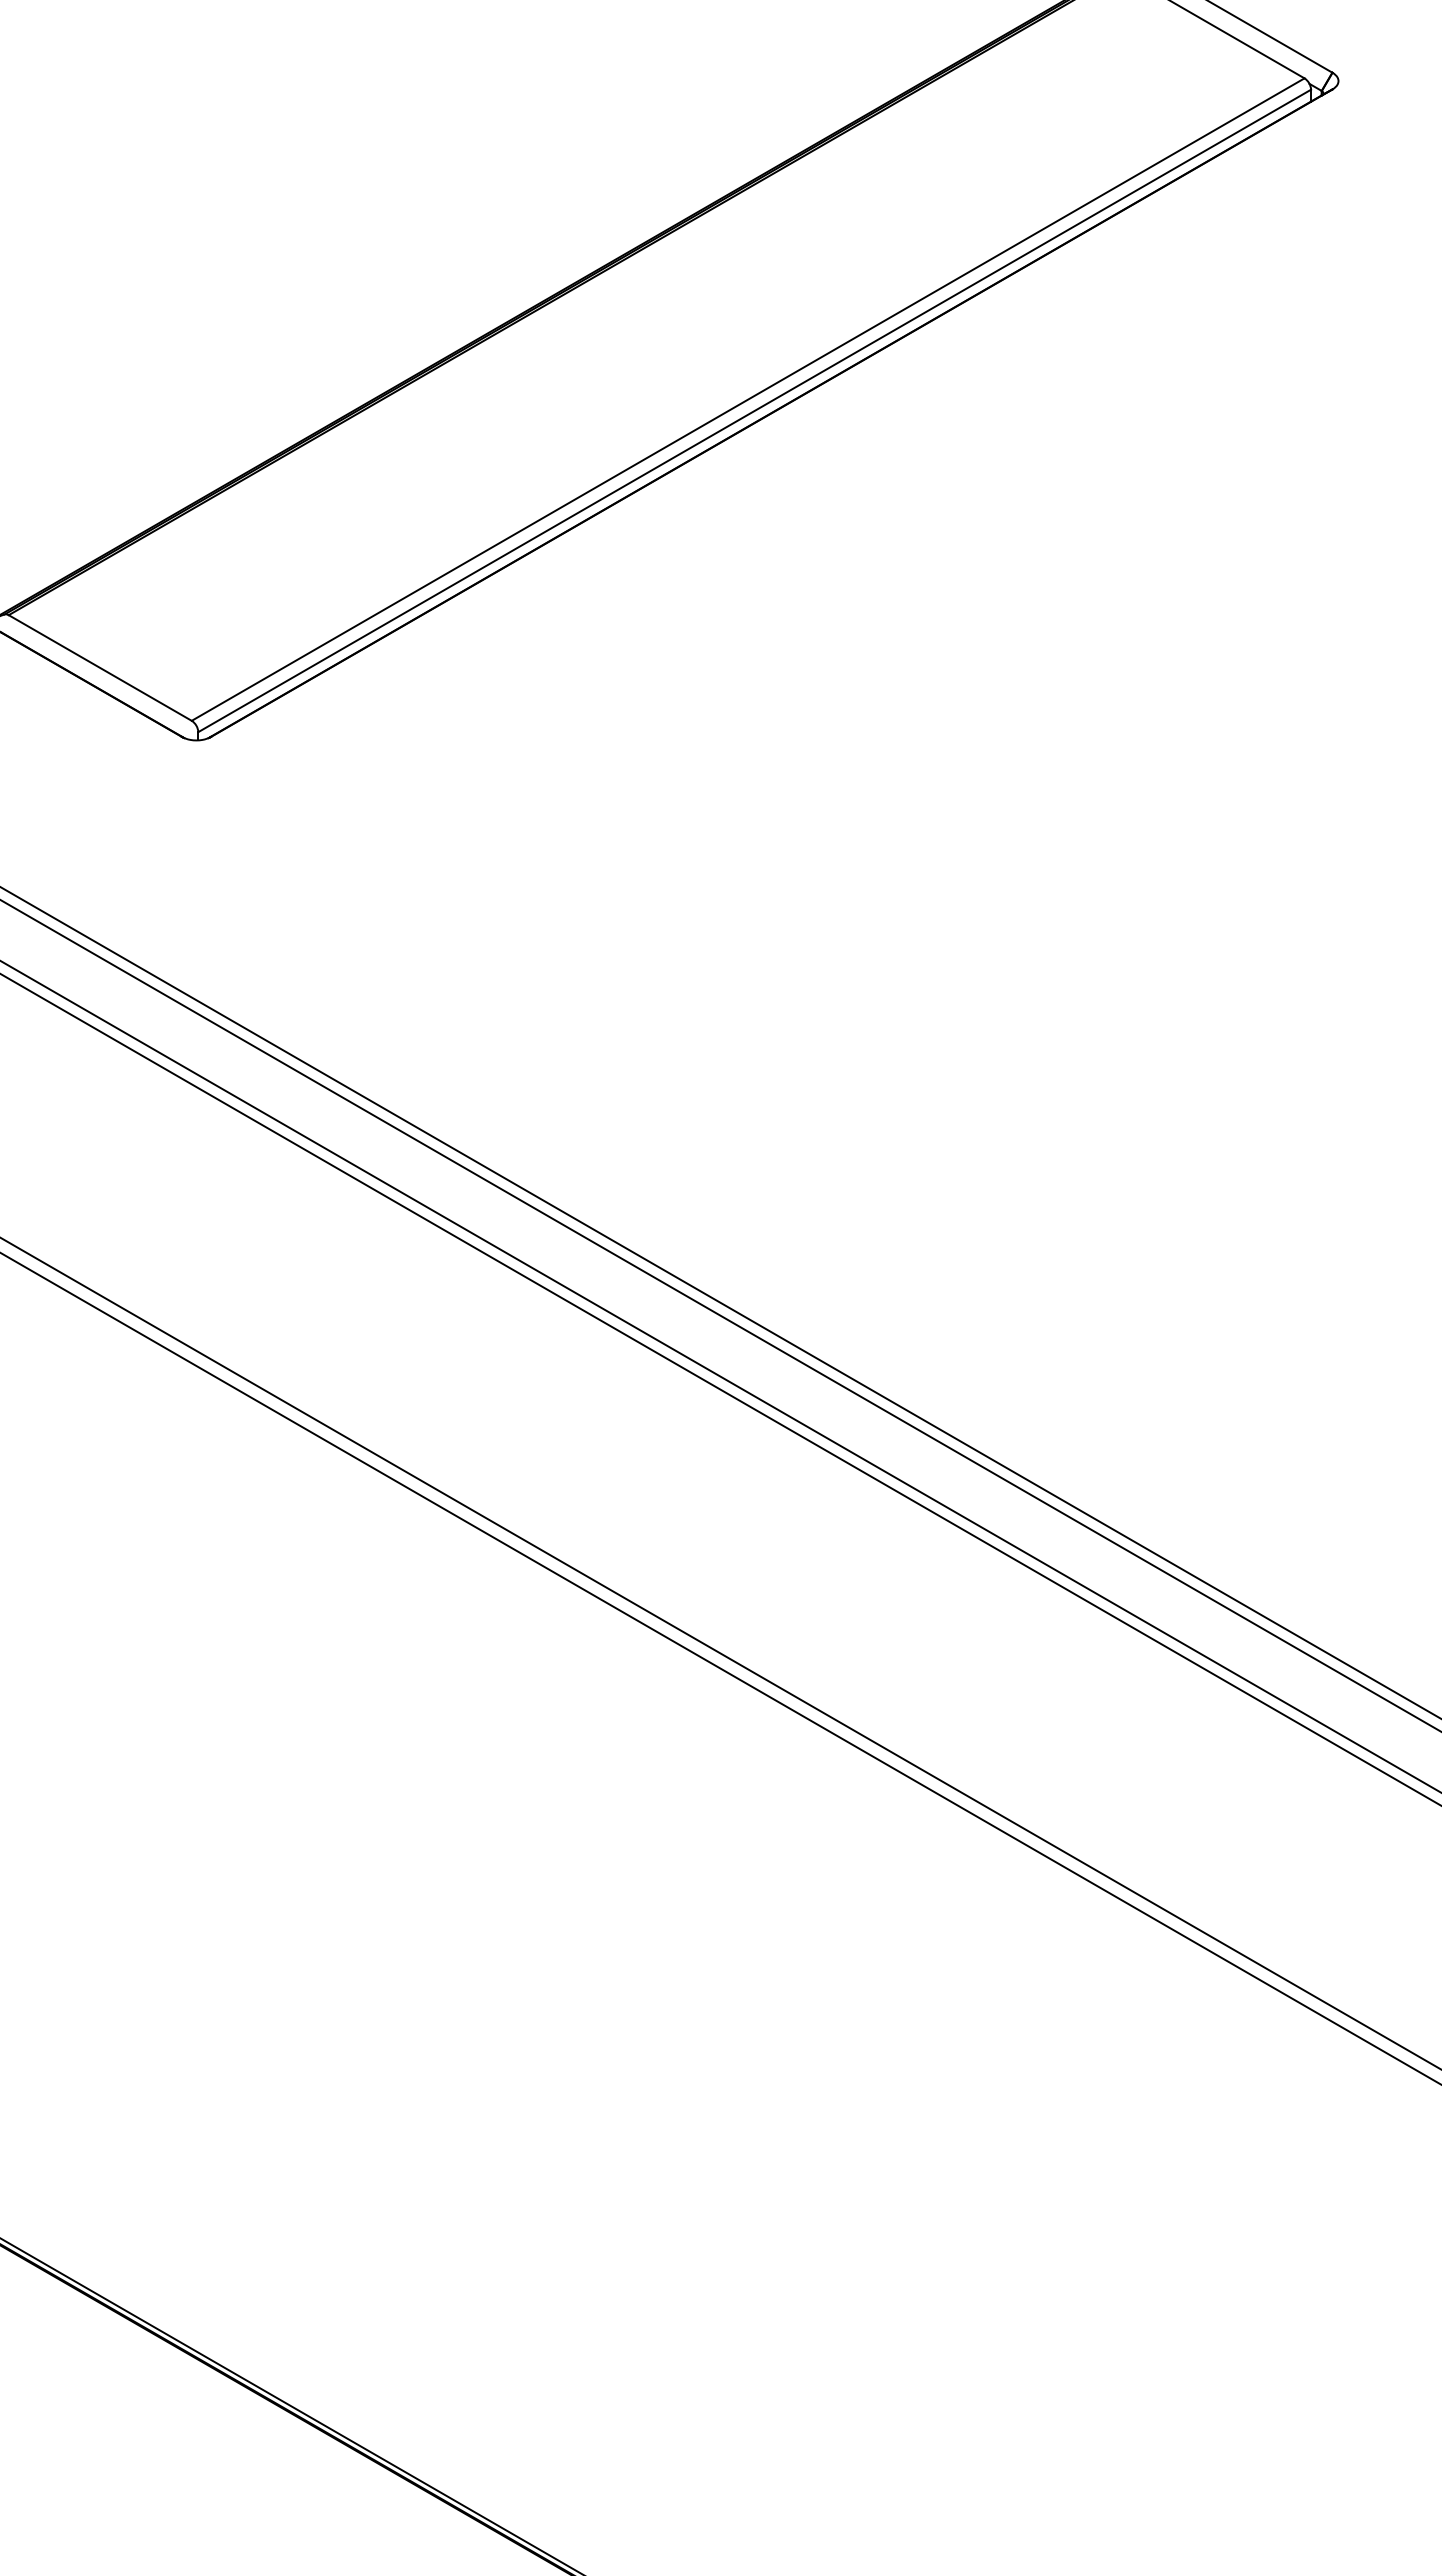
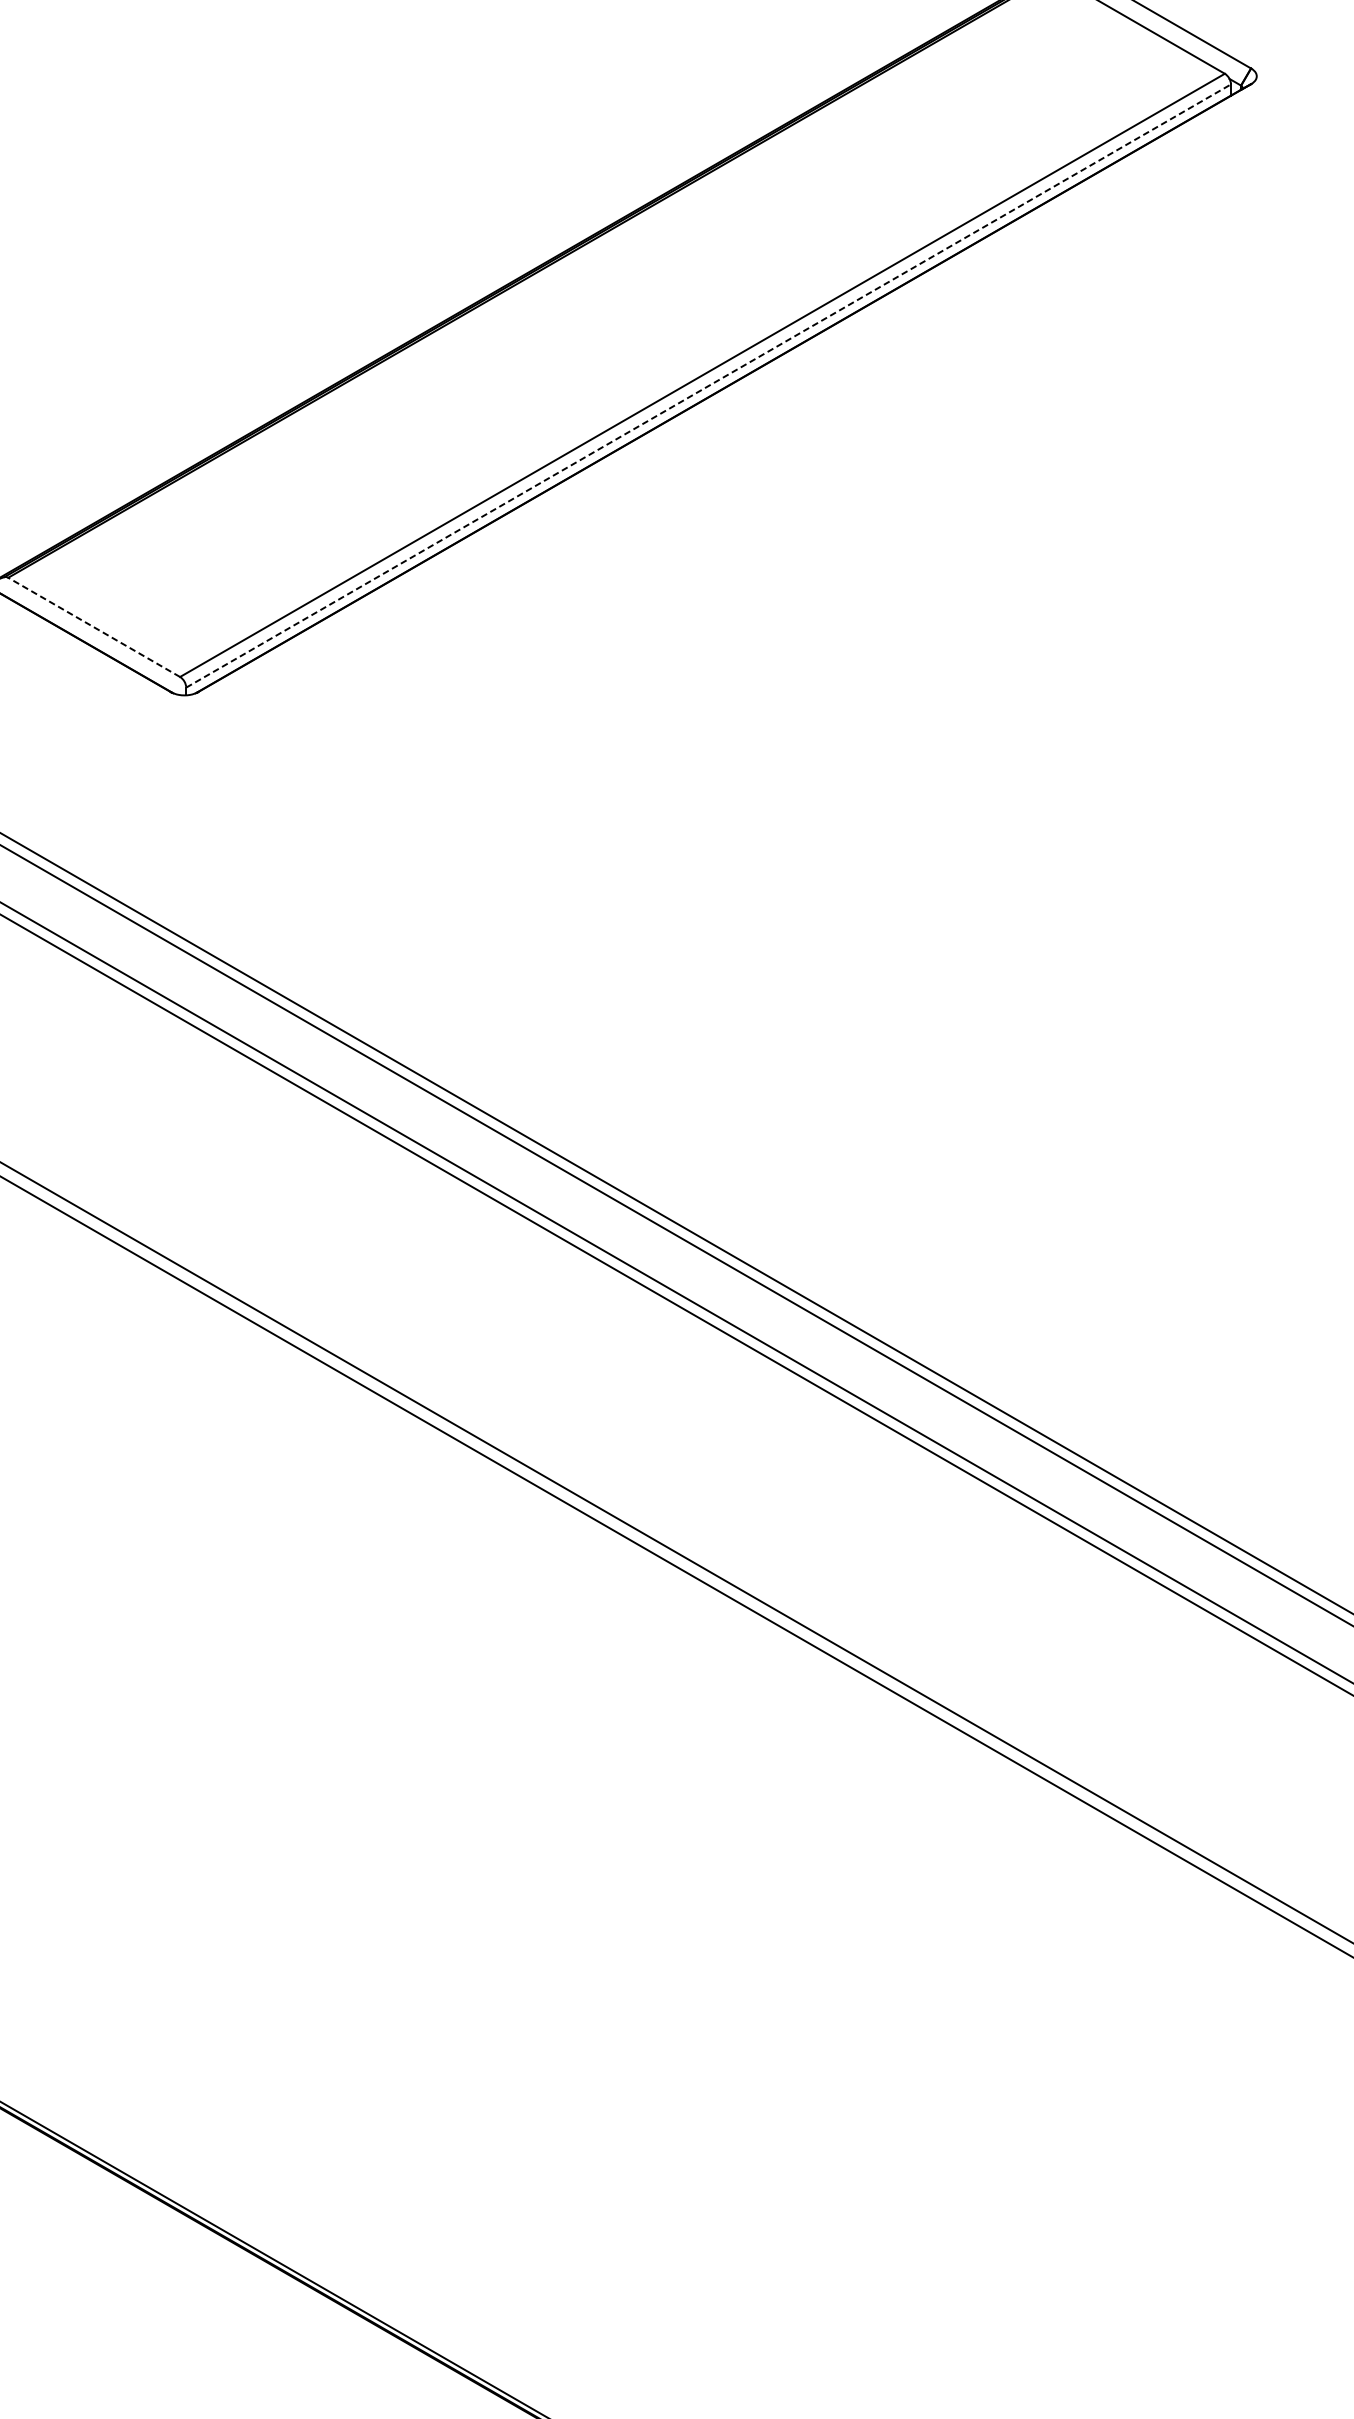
line: (755, 410) -> (709, 385), solid -> dashed
line: (100, 668) -> (94, 627), solid -> dashed

